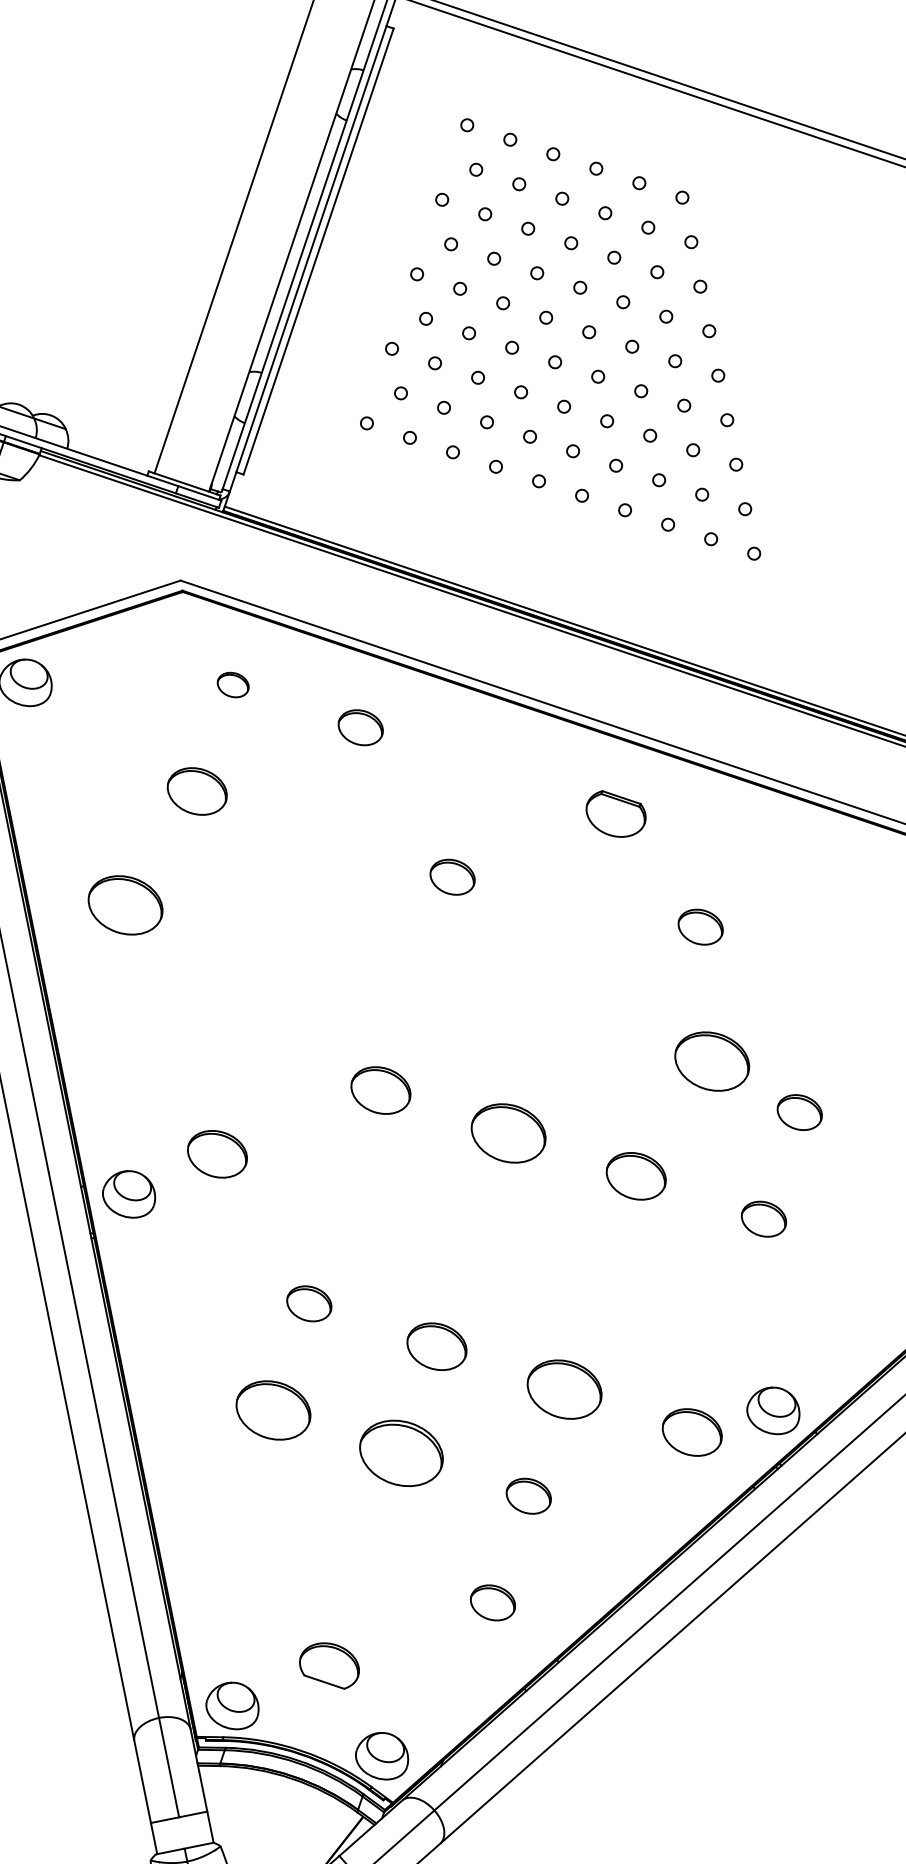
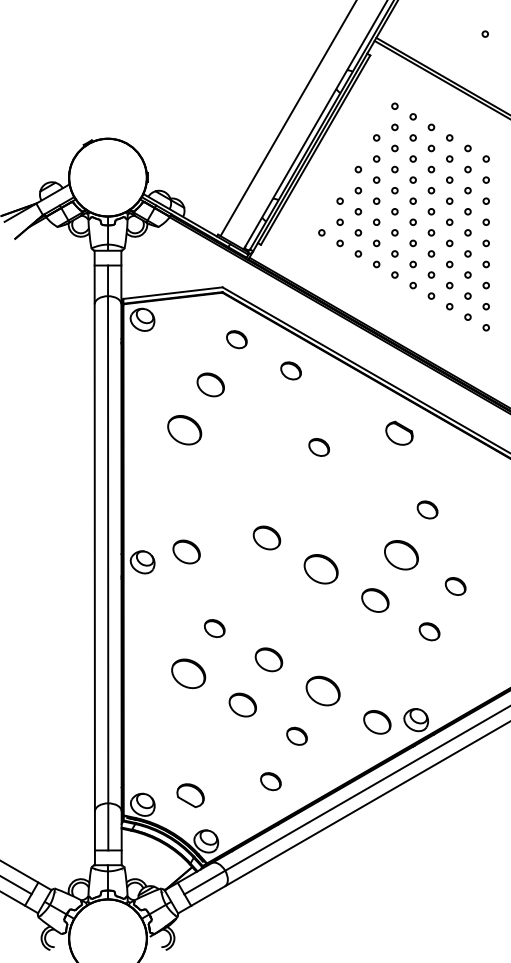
part: (232, 684) -> (236, 339), size x1.43
part: (125, 906) -> (184, 430), moved
part: (700, 926) -> (427, 509), moved
part: (712, 1062) -> (401, 555), moved
part: (400, 1452) -> (242, 704), size x0.71

